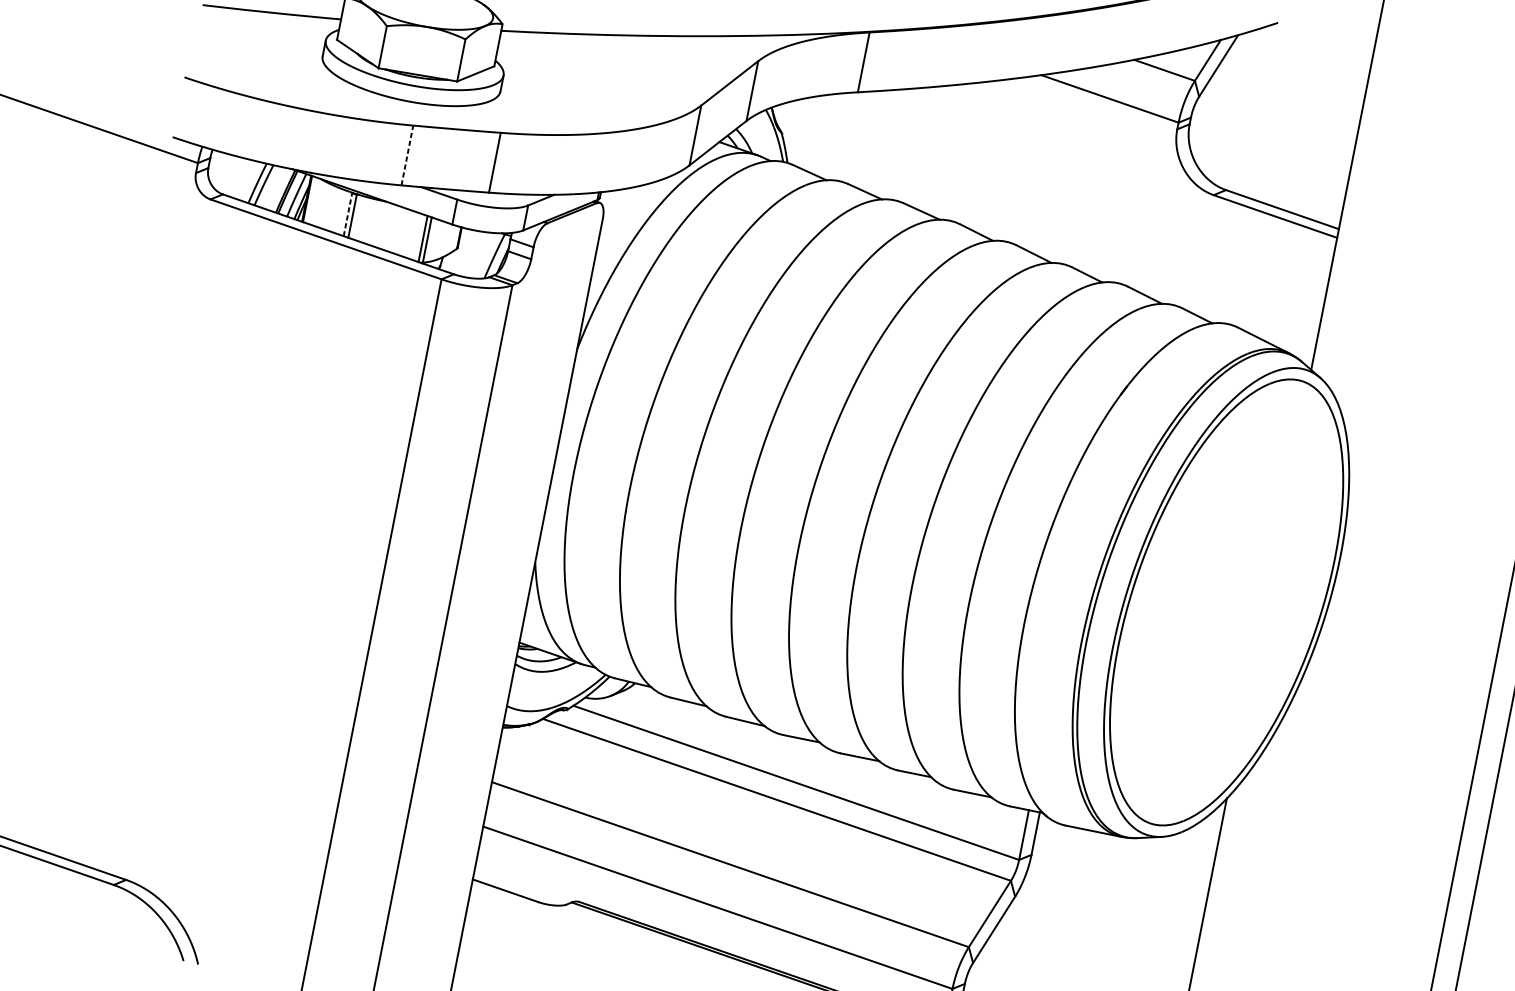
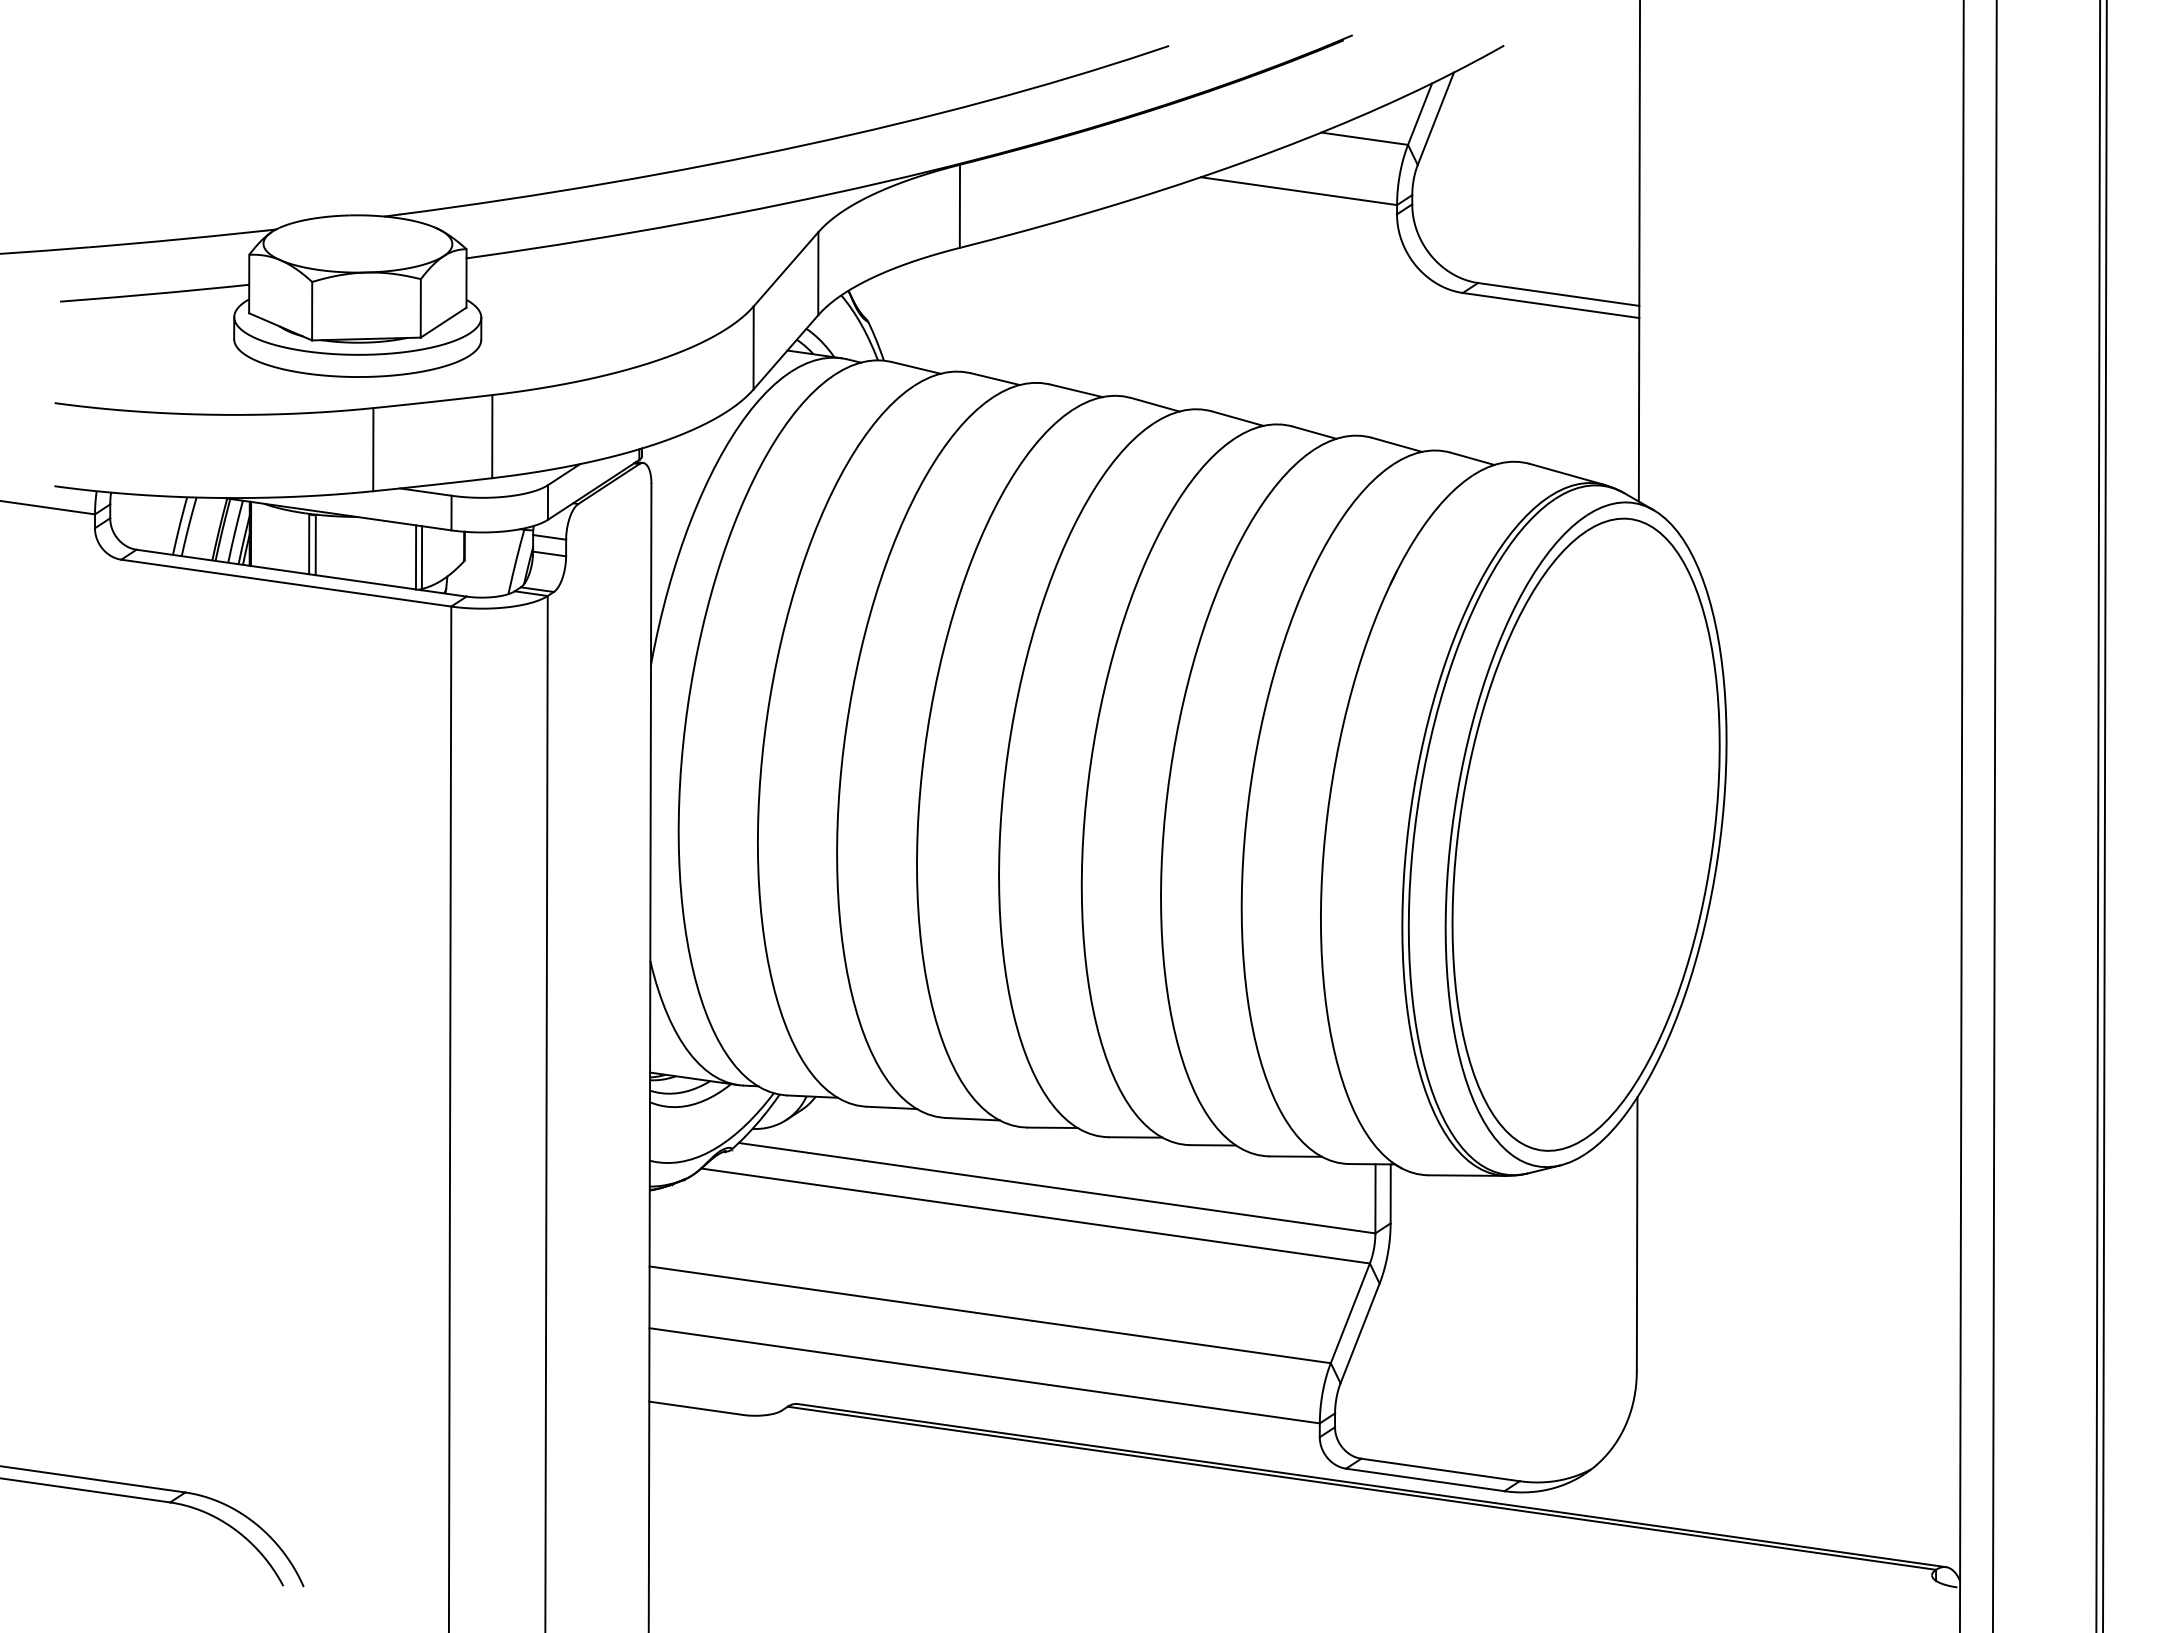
line: (407, 155) -> (373, 449), dashed -> solid
line: (348, 214) -> (309, 543), dashed -> solid

